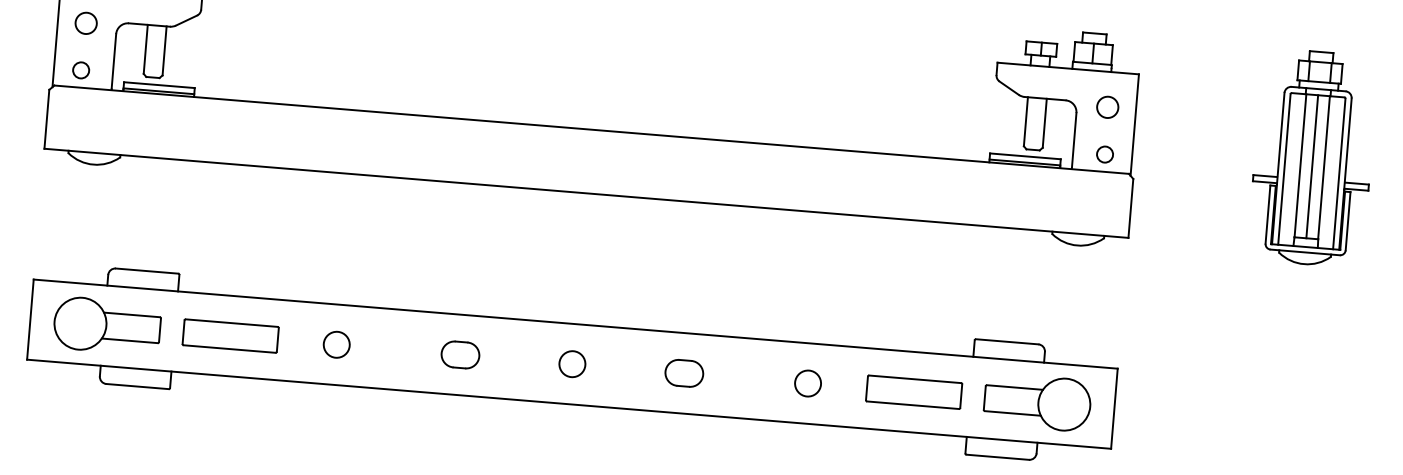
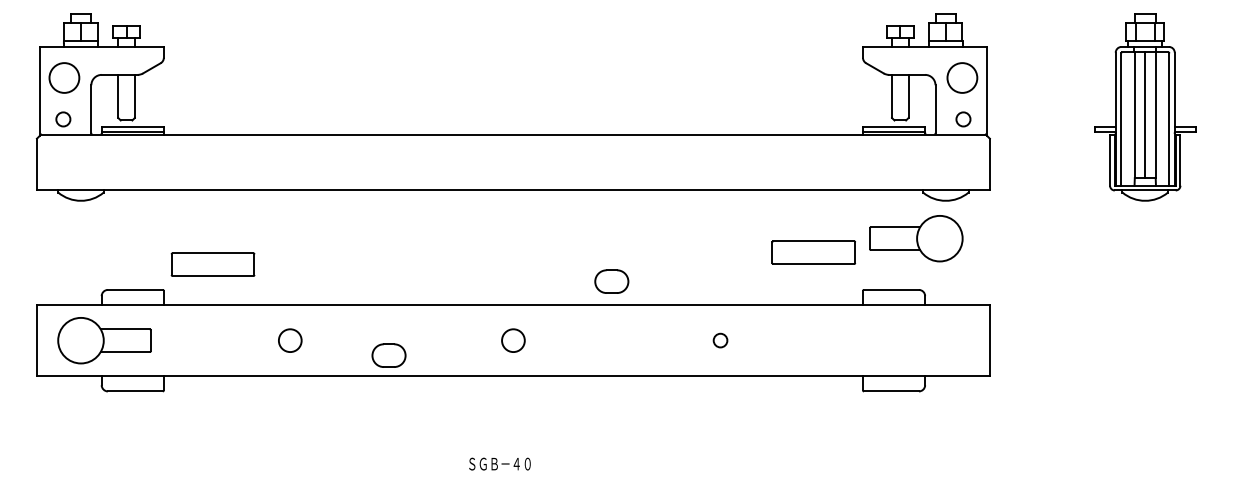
circle: (86, 22) -> (64, 77), size x1.6
circle: (1107, 106) -> (962, 77), size x1.6
part: (230, 335) -> (212, 264), moved
circle: (337, 344) -> (290, 340), moved
part: (459, 354) -> (388, 355), moved
part: (683, 373) -> (611, 281), moved
circle: (807, 383) -> (720, 340), size x0.6
part: (913, 392) -> (813, 252), moved
part: (1037, 402) -> (916, 238), moved

